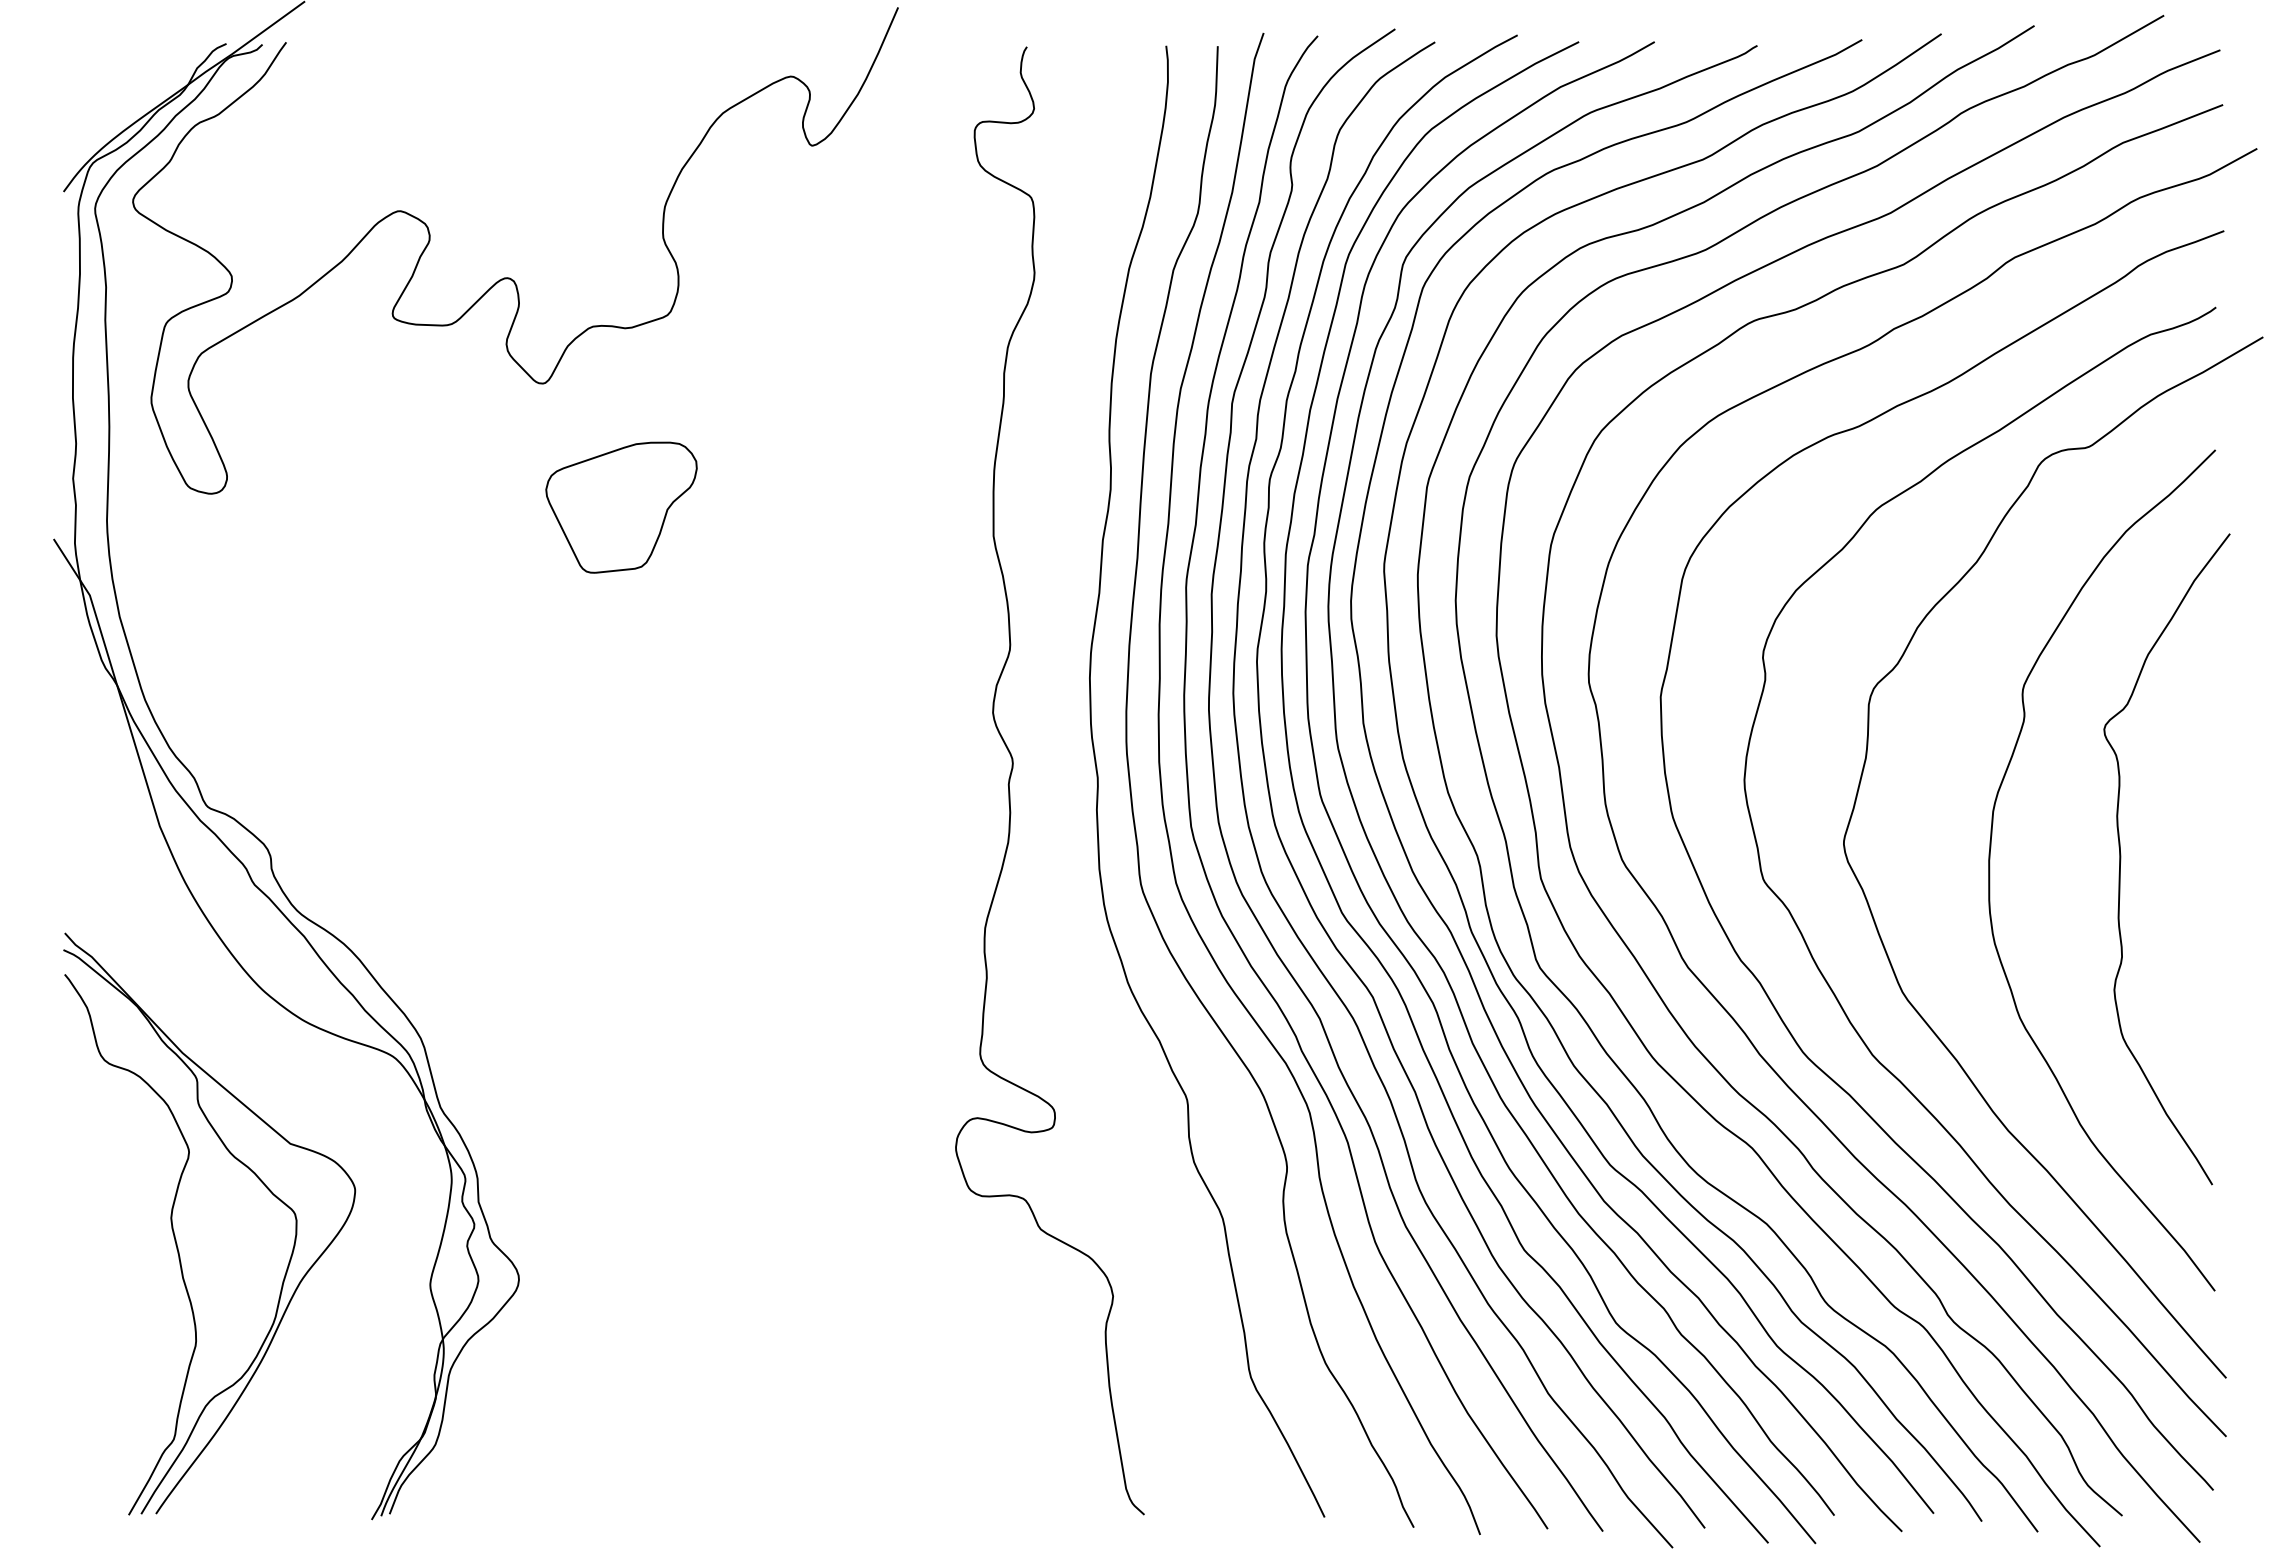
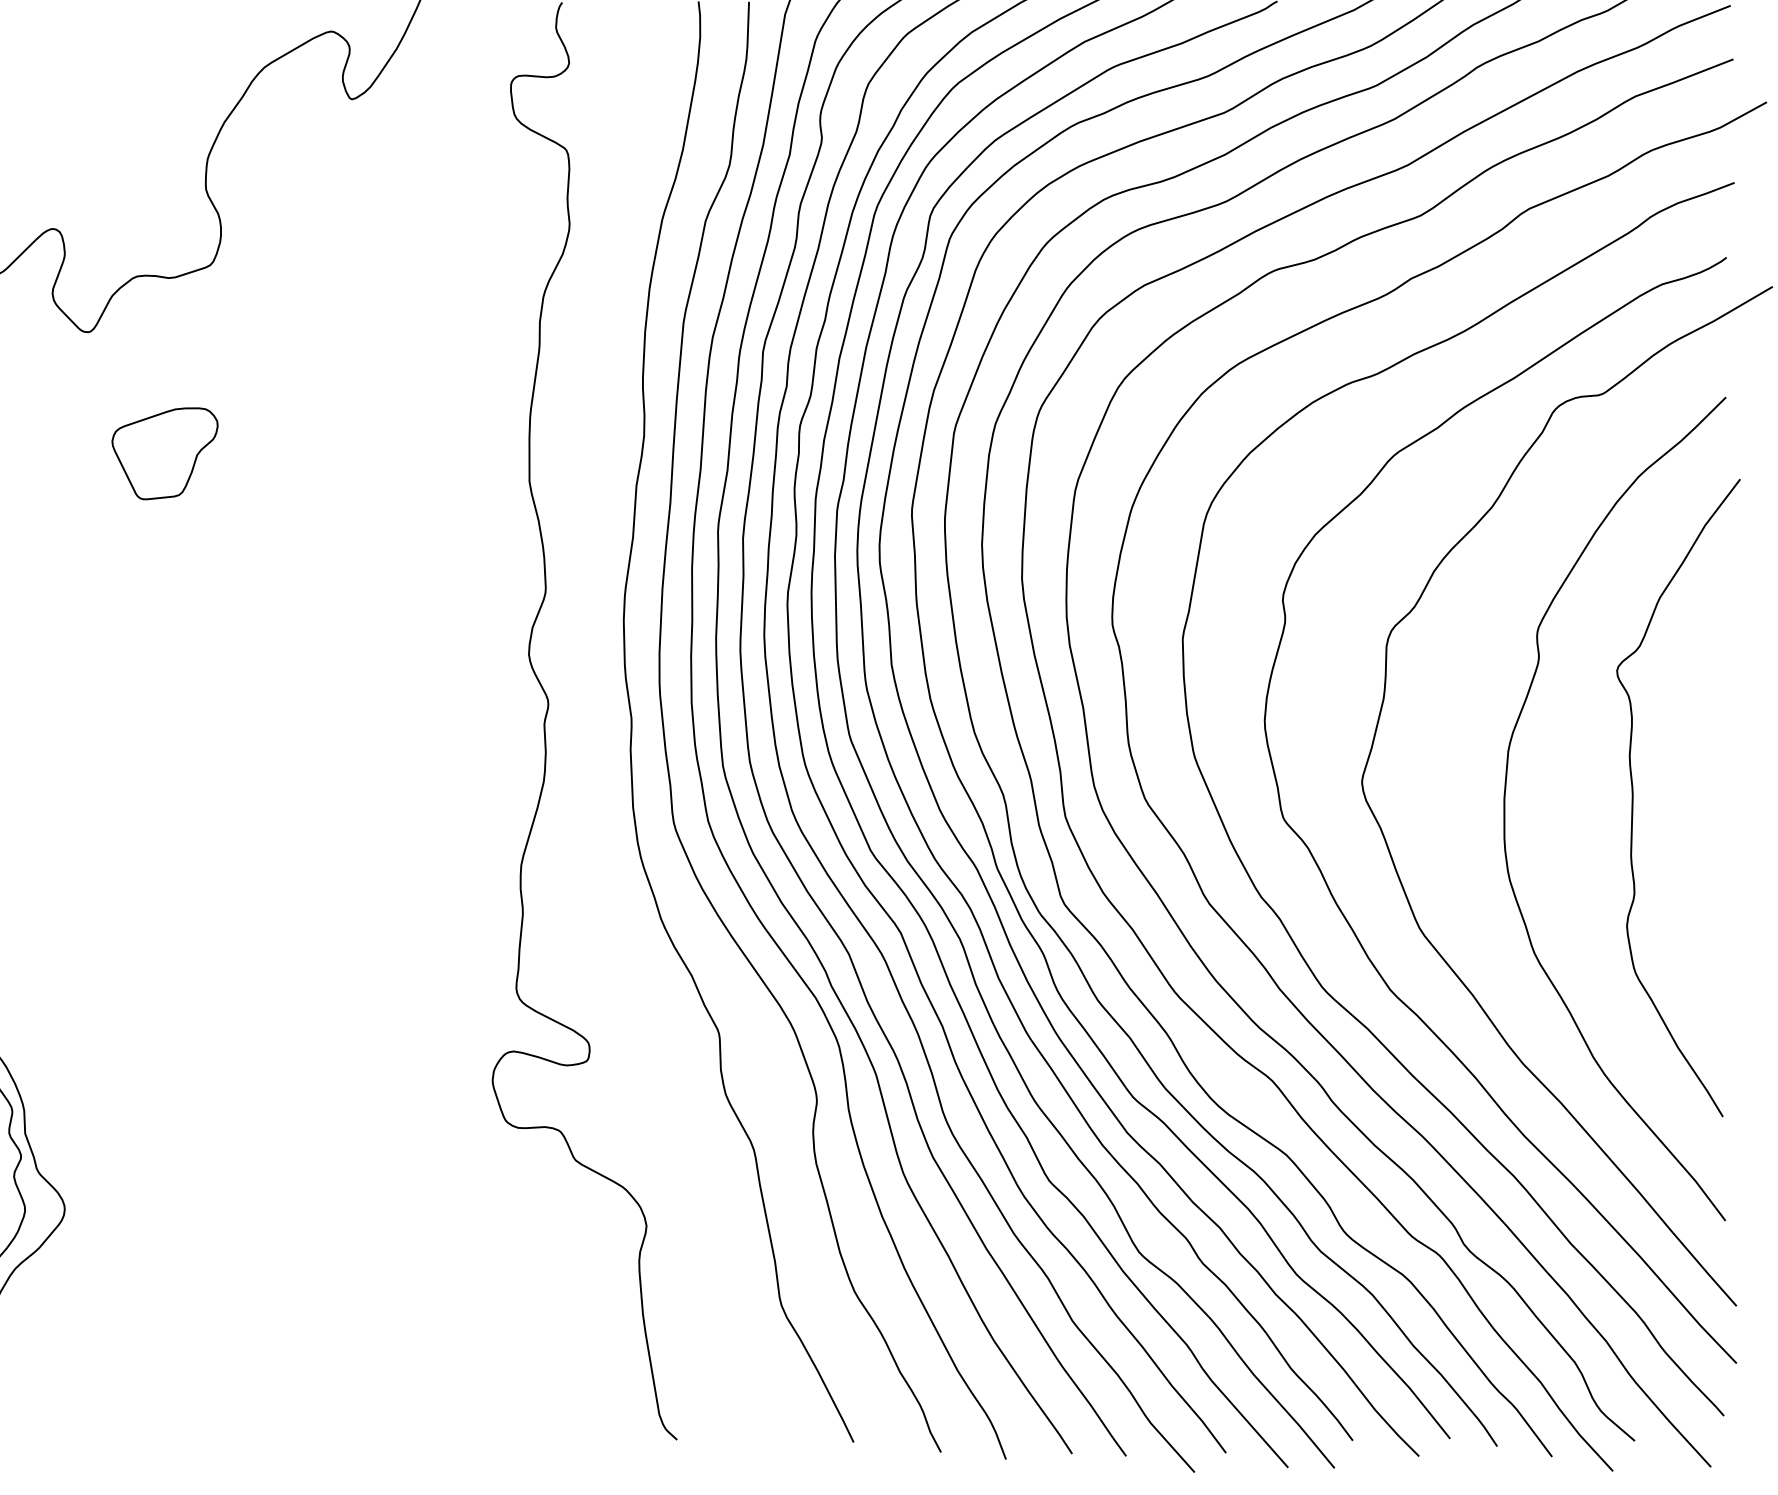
part: (620, 507) -> (164, 453), size x0.71

